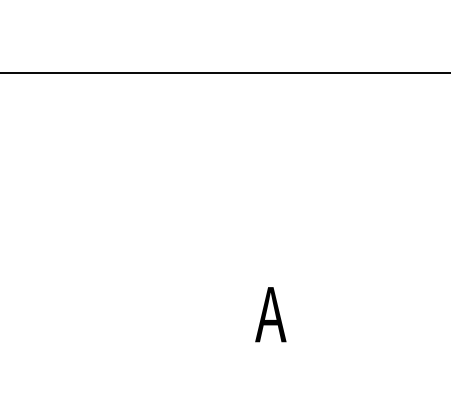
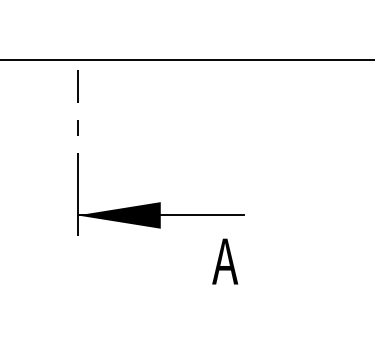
part: (192, 243) -> (160, 202), added

